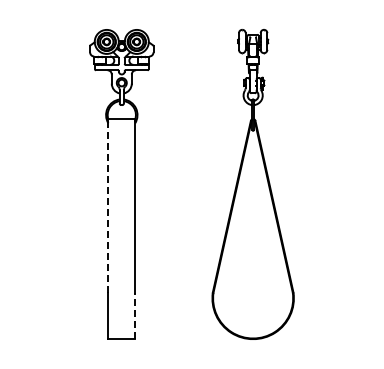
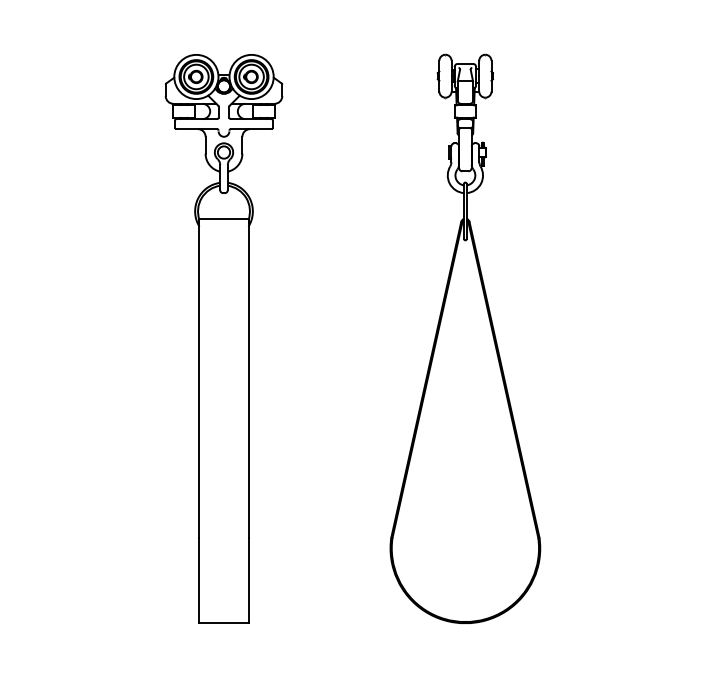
line: (108, 206) -> (199, 379), dashed -> solid
line: (135, 315) -> (249, 579), dashed -> solid

